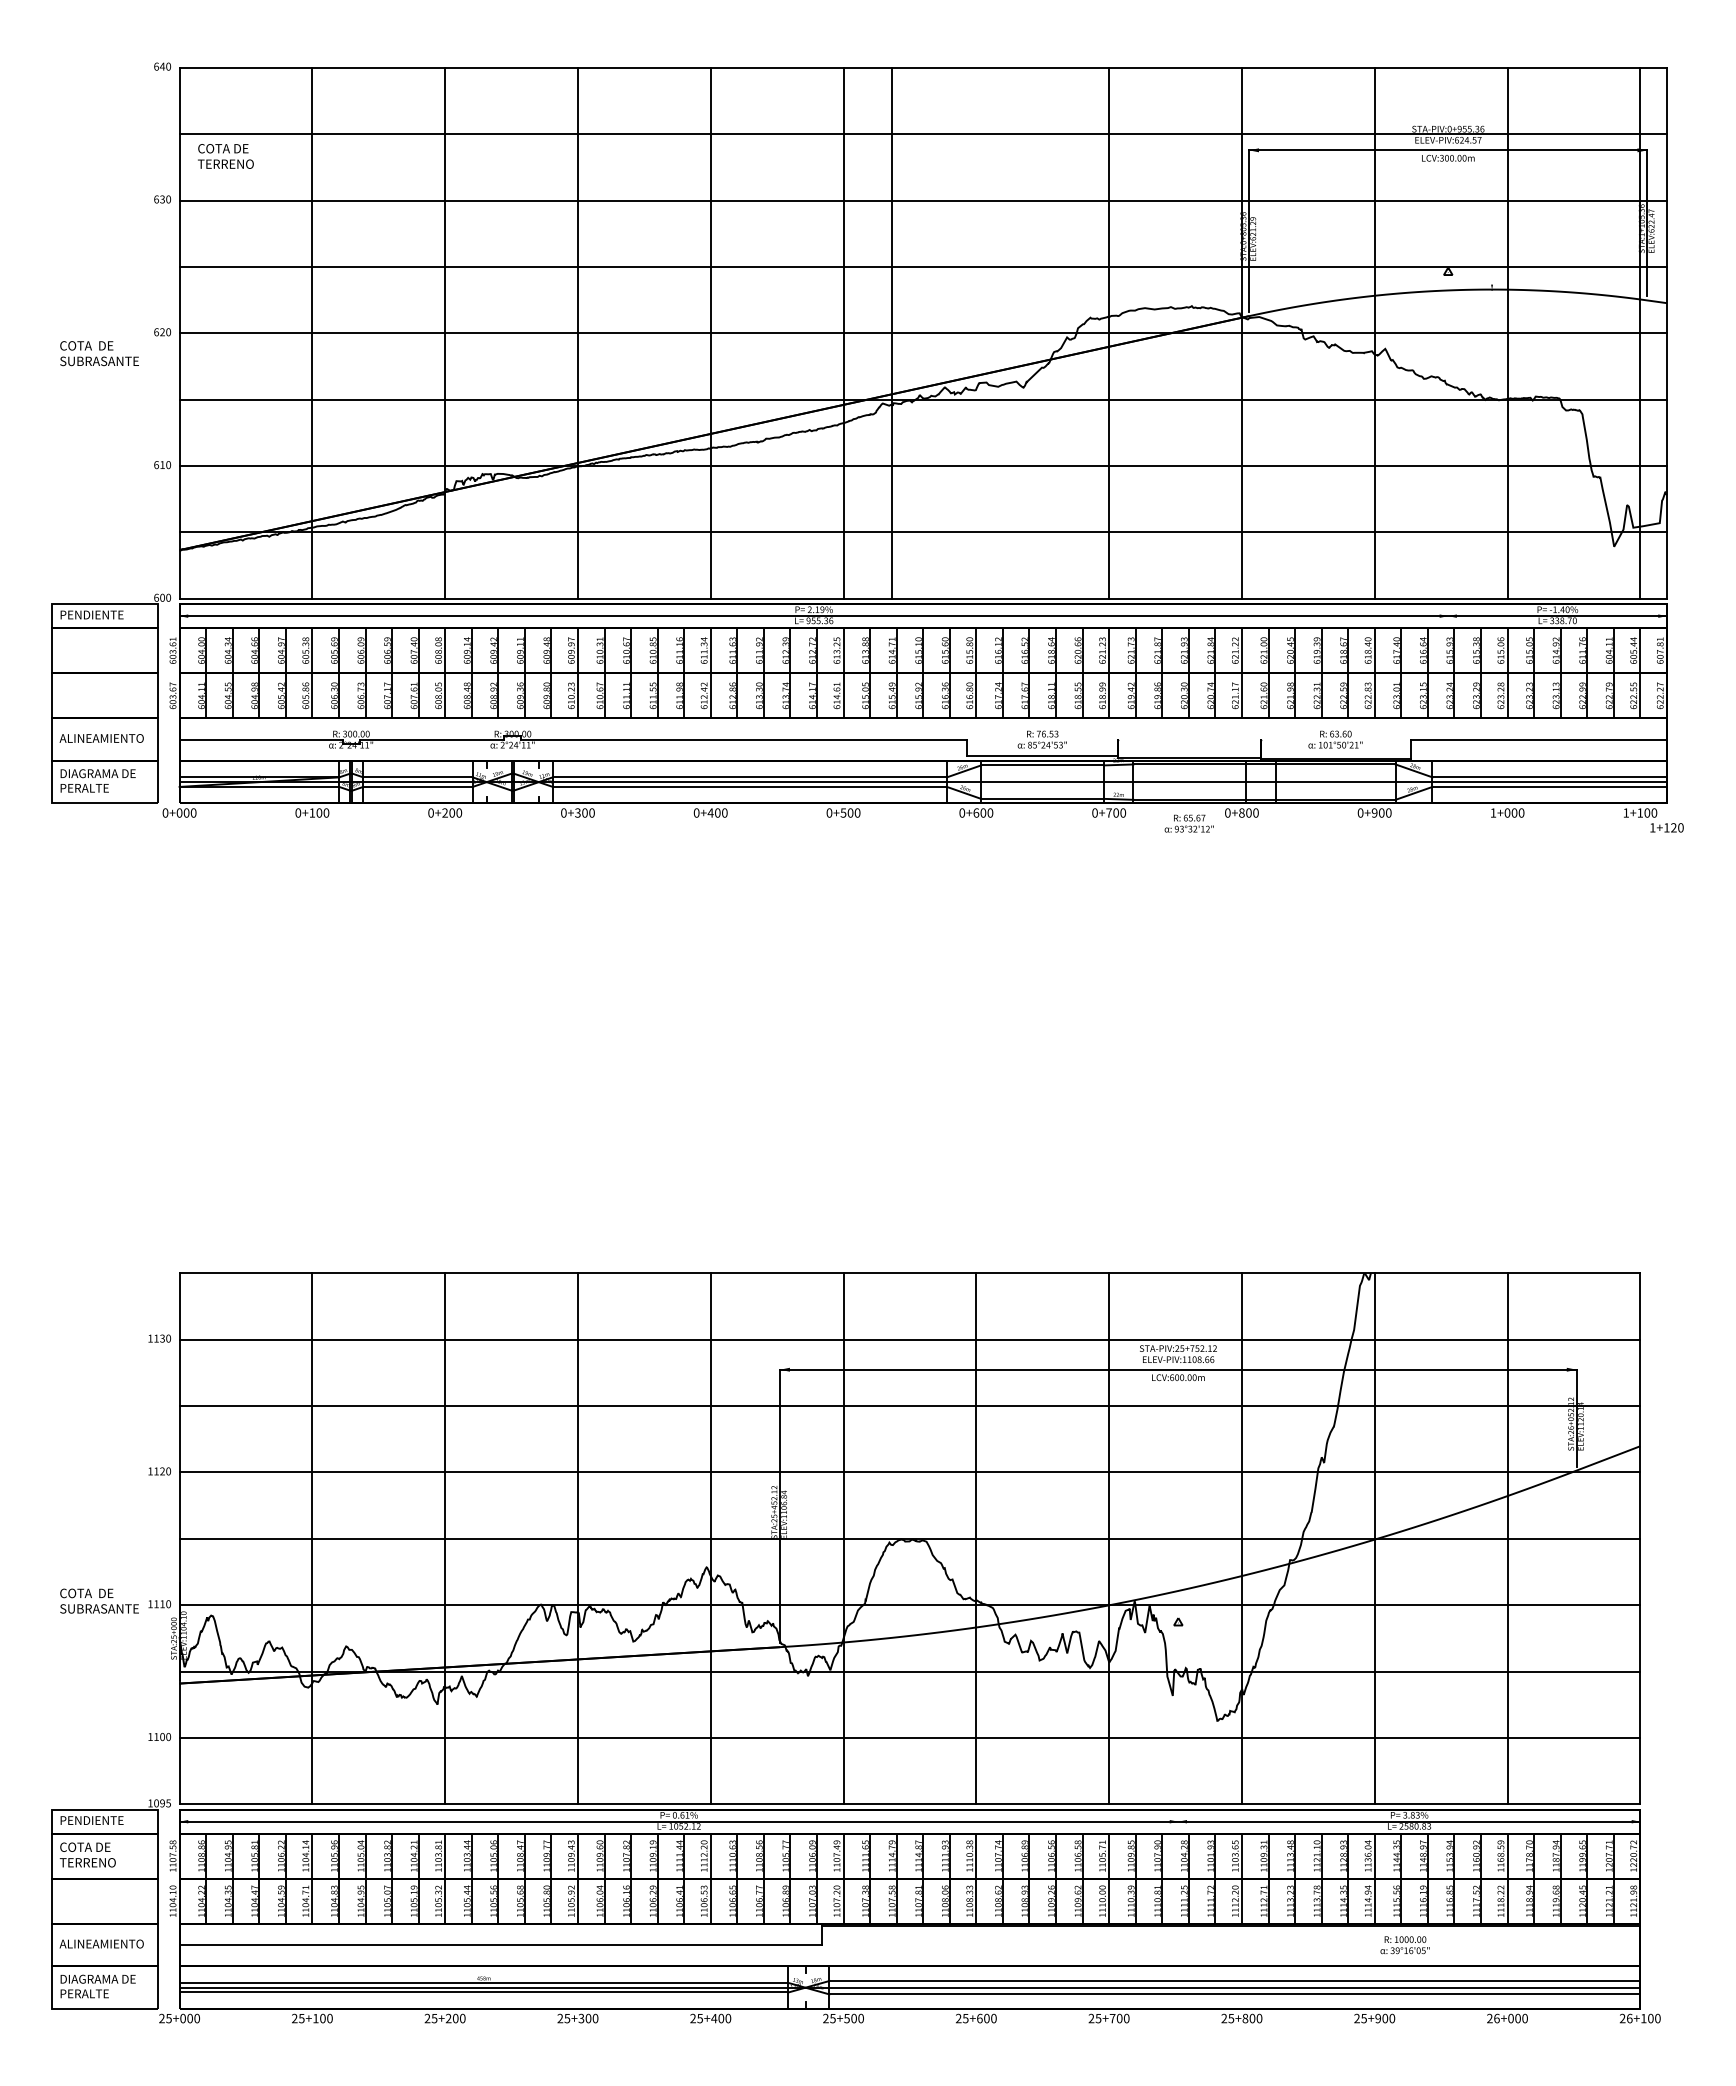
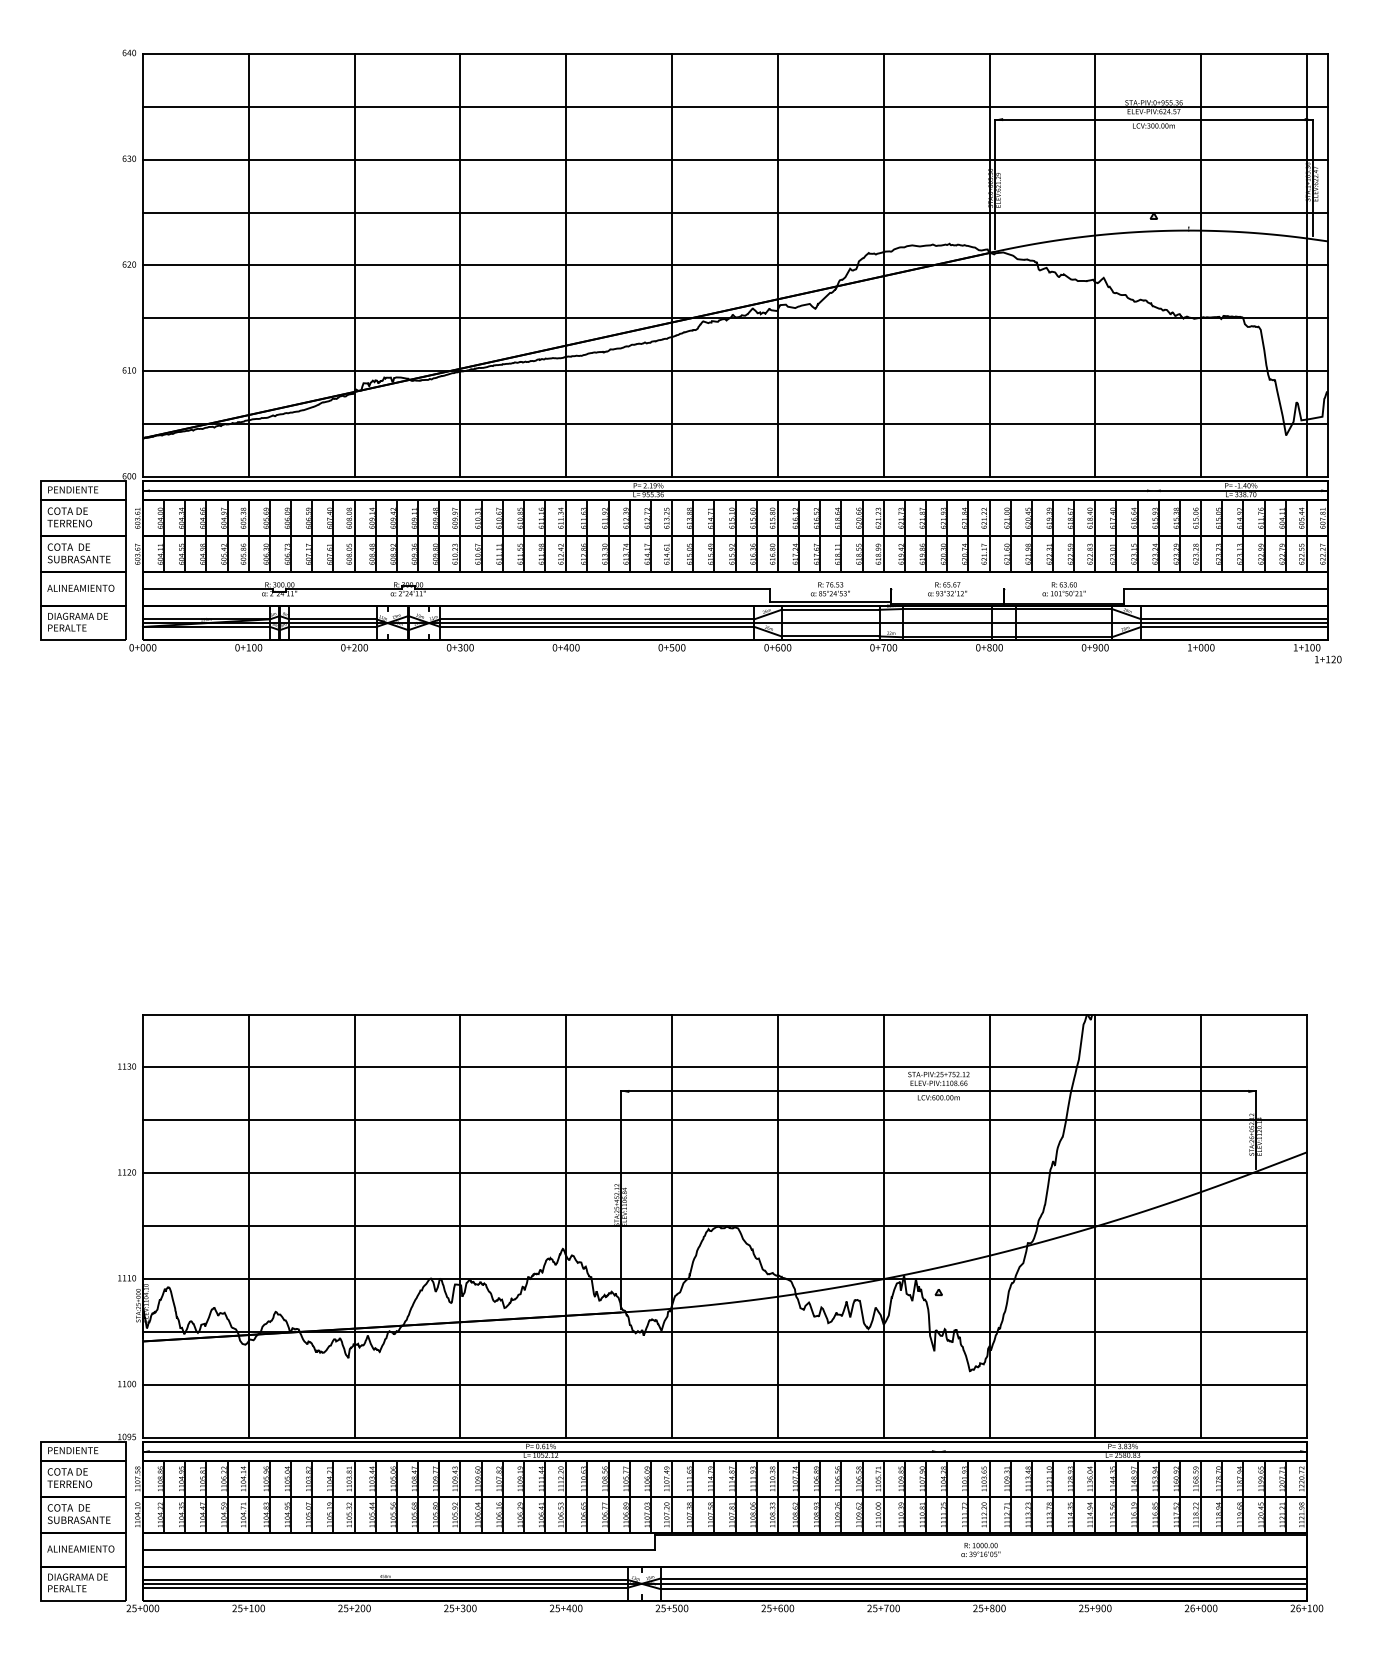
text: (225, 156) -> (69, 517), moved
line: (892, 332) -> (777, 264), moved
text: (99, 353) -> (79, 553), moved
text: (1188, 823) -> (946, 589), moved
text: (99, 1600) -> (79, 1513), moved
text: (1404, 1945) -> (980, 1550), moved

